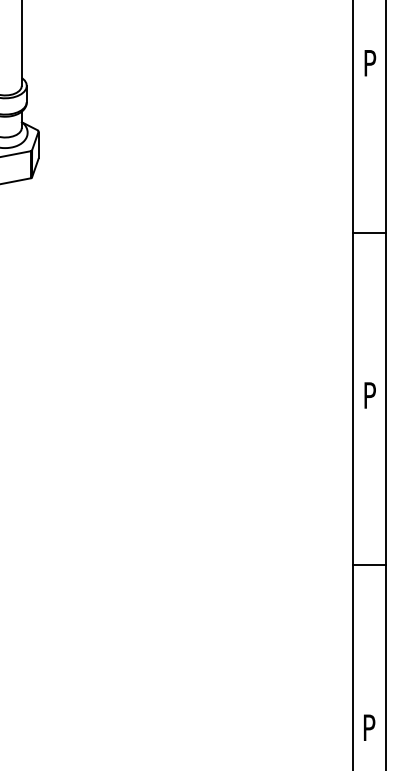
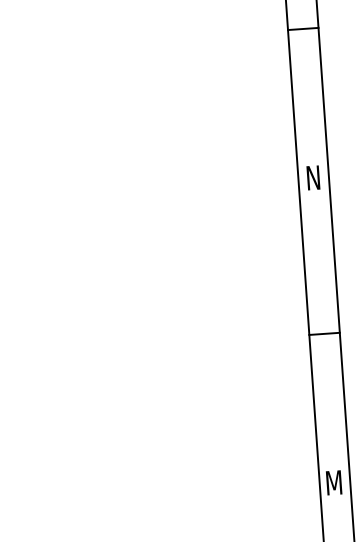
text: (369, 395) -> (313, 177), P -> N
text: (368, 727) -> (333, 482), P -> M

